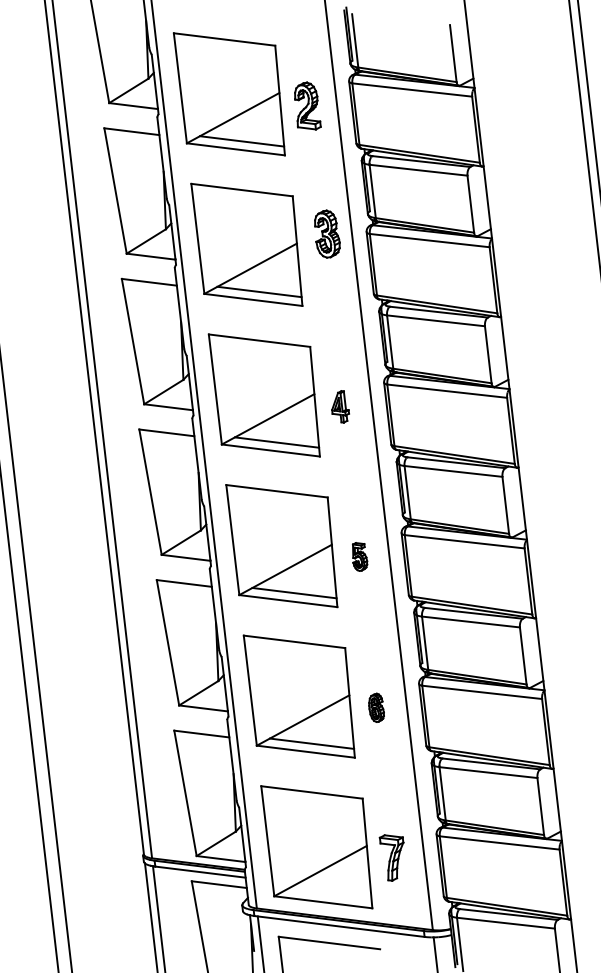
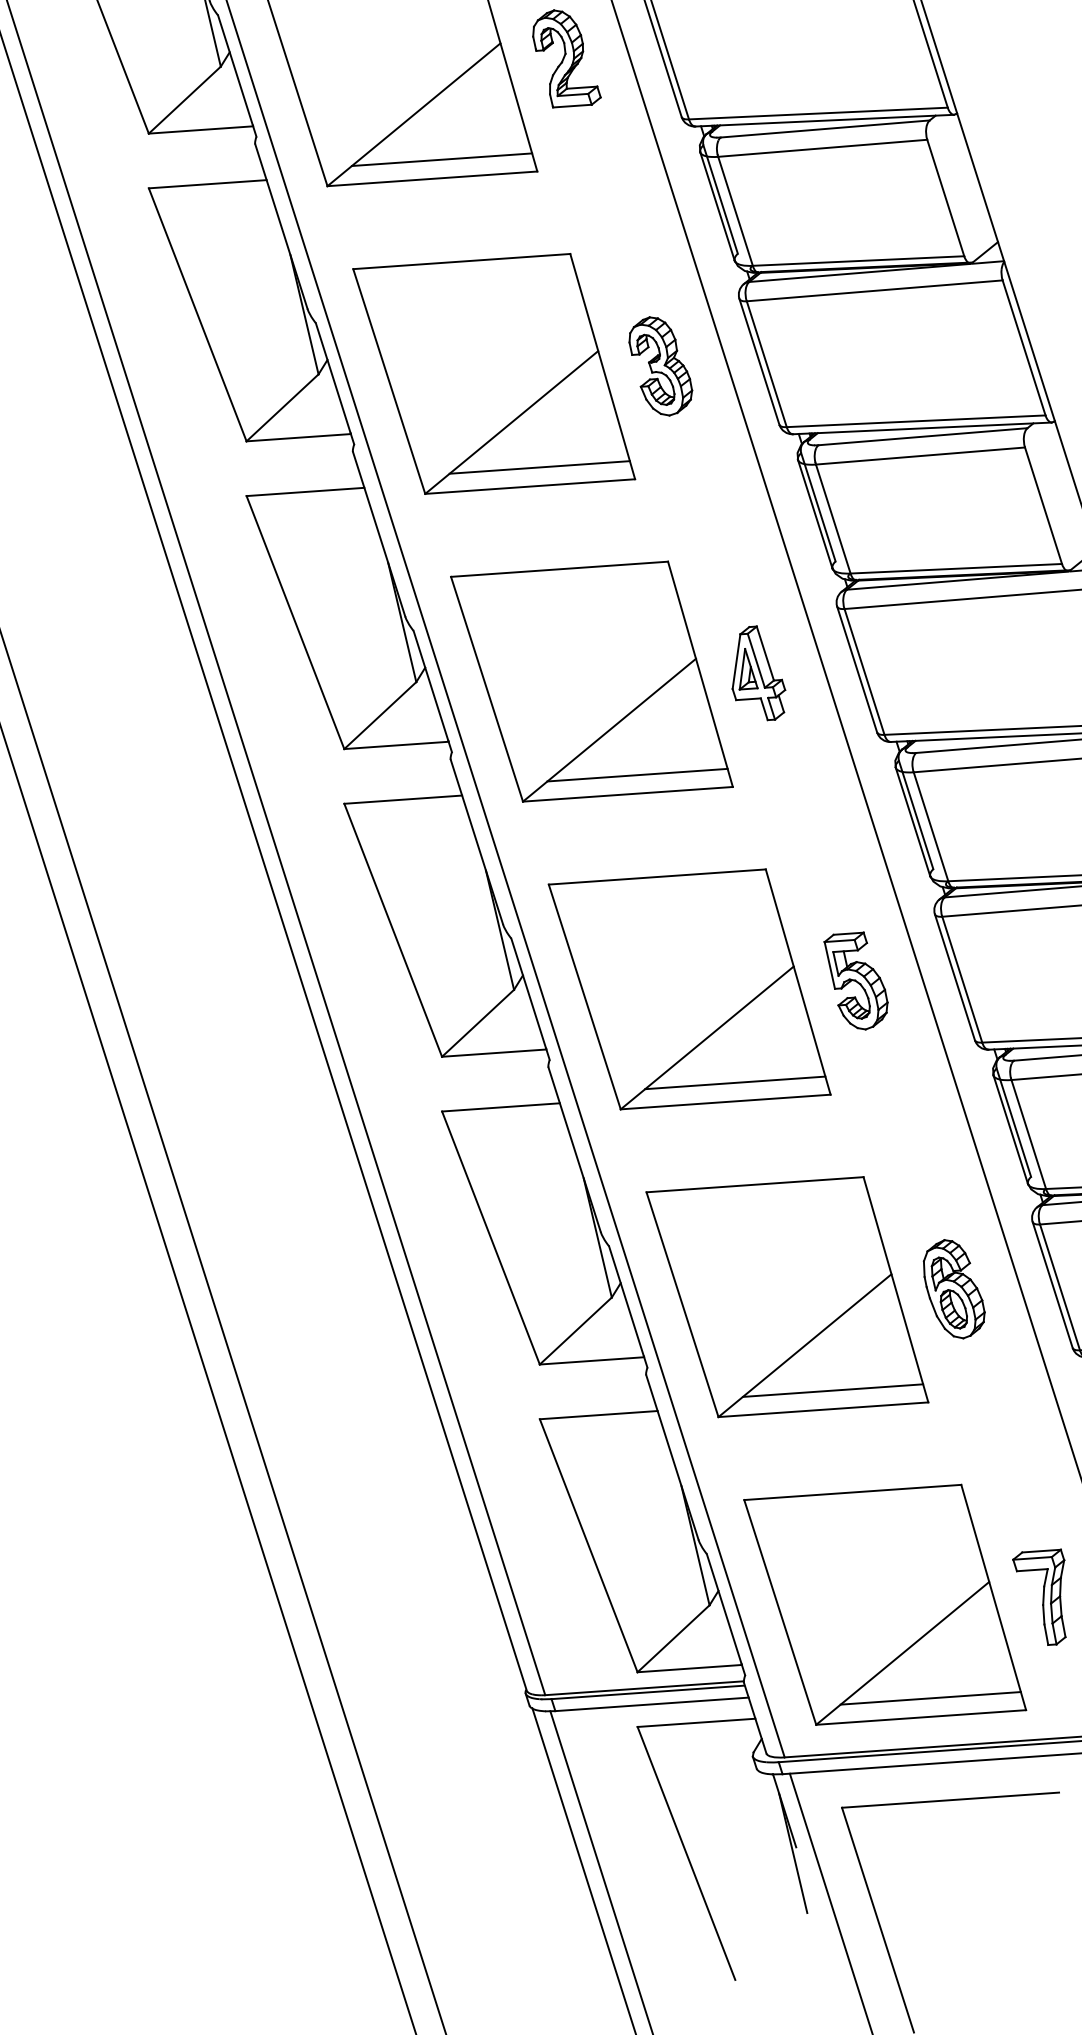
part: (327, 233) -> (660, 364), moved
part: (340, 406) -> (755, 673), size x1.43
part: (359, 556) -> (856, 979), size x1.67
part: (376, 707) -> (953, 1288), size x1.67
line: (329, 894) -> (930, 1698), added

